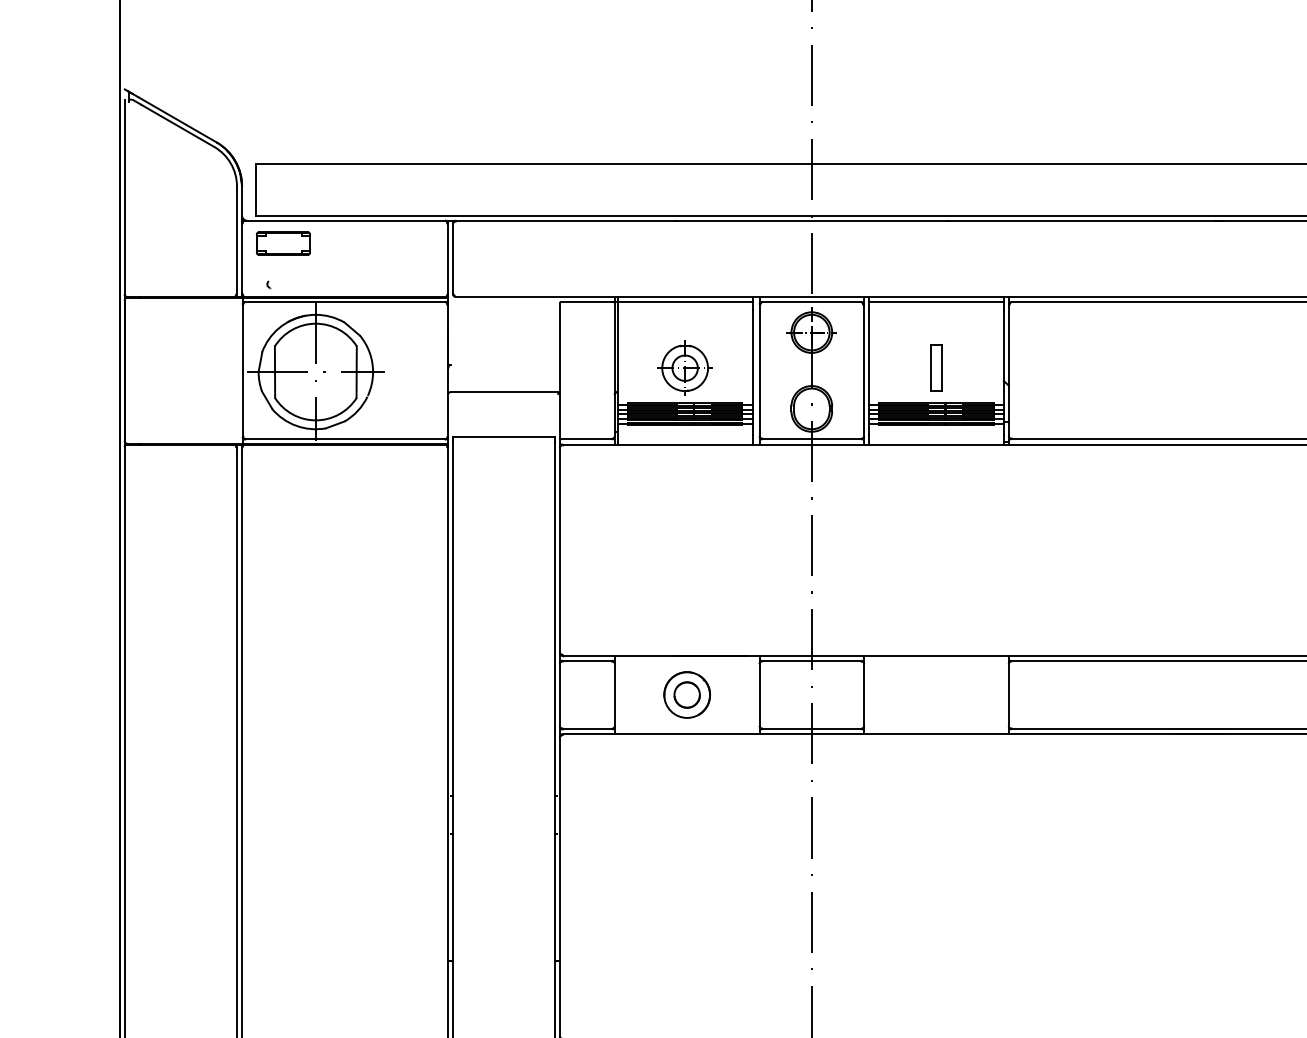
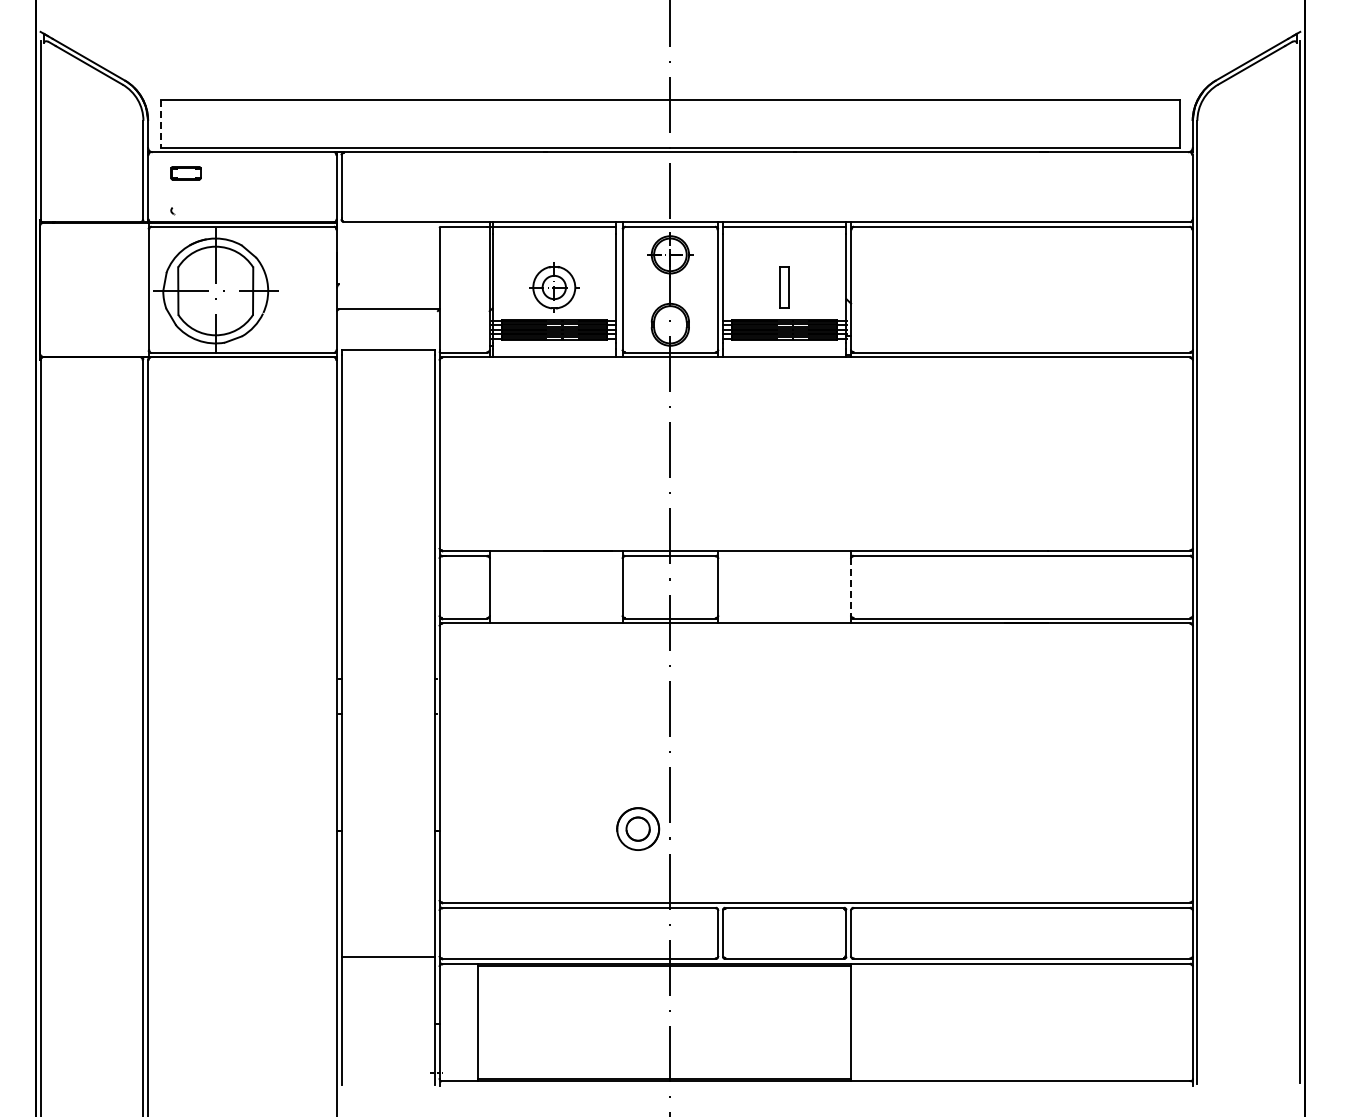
line: (255, 189) -> (160, 123), solid -> dashed
part: (282, 243) -> (185, 173), size x0.6
part: (687, 694) -> (638, 828), moved
line: (1009, 695) -> (851, 587), solid -> dashed

